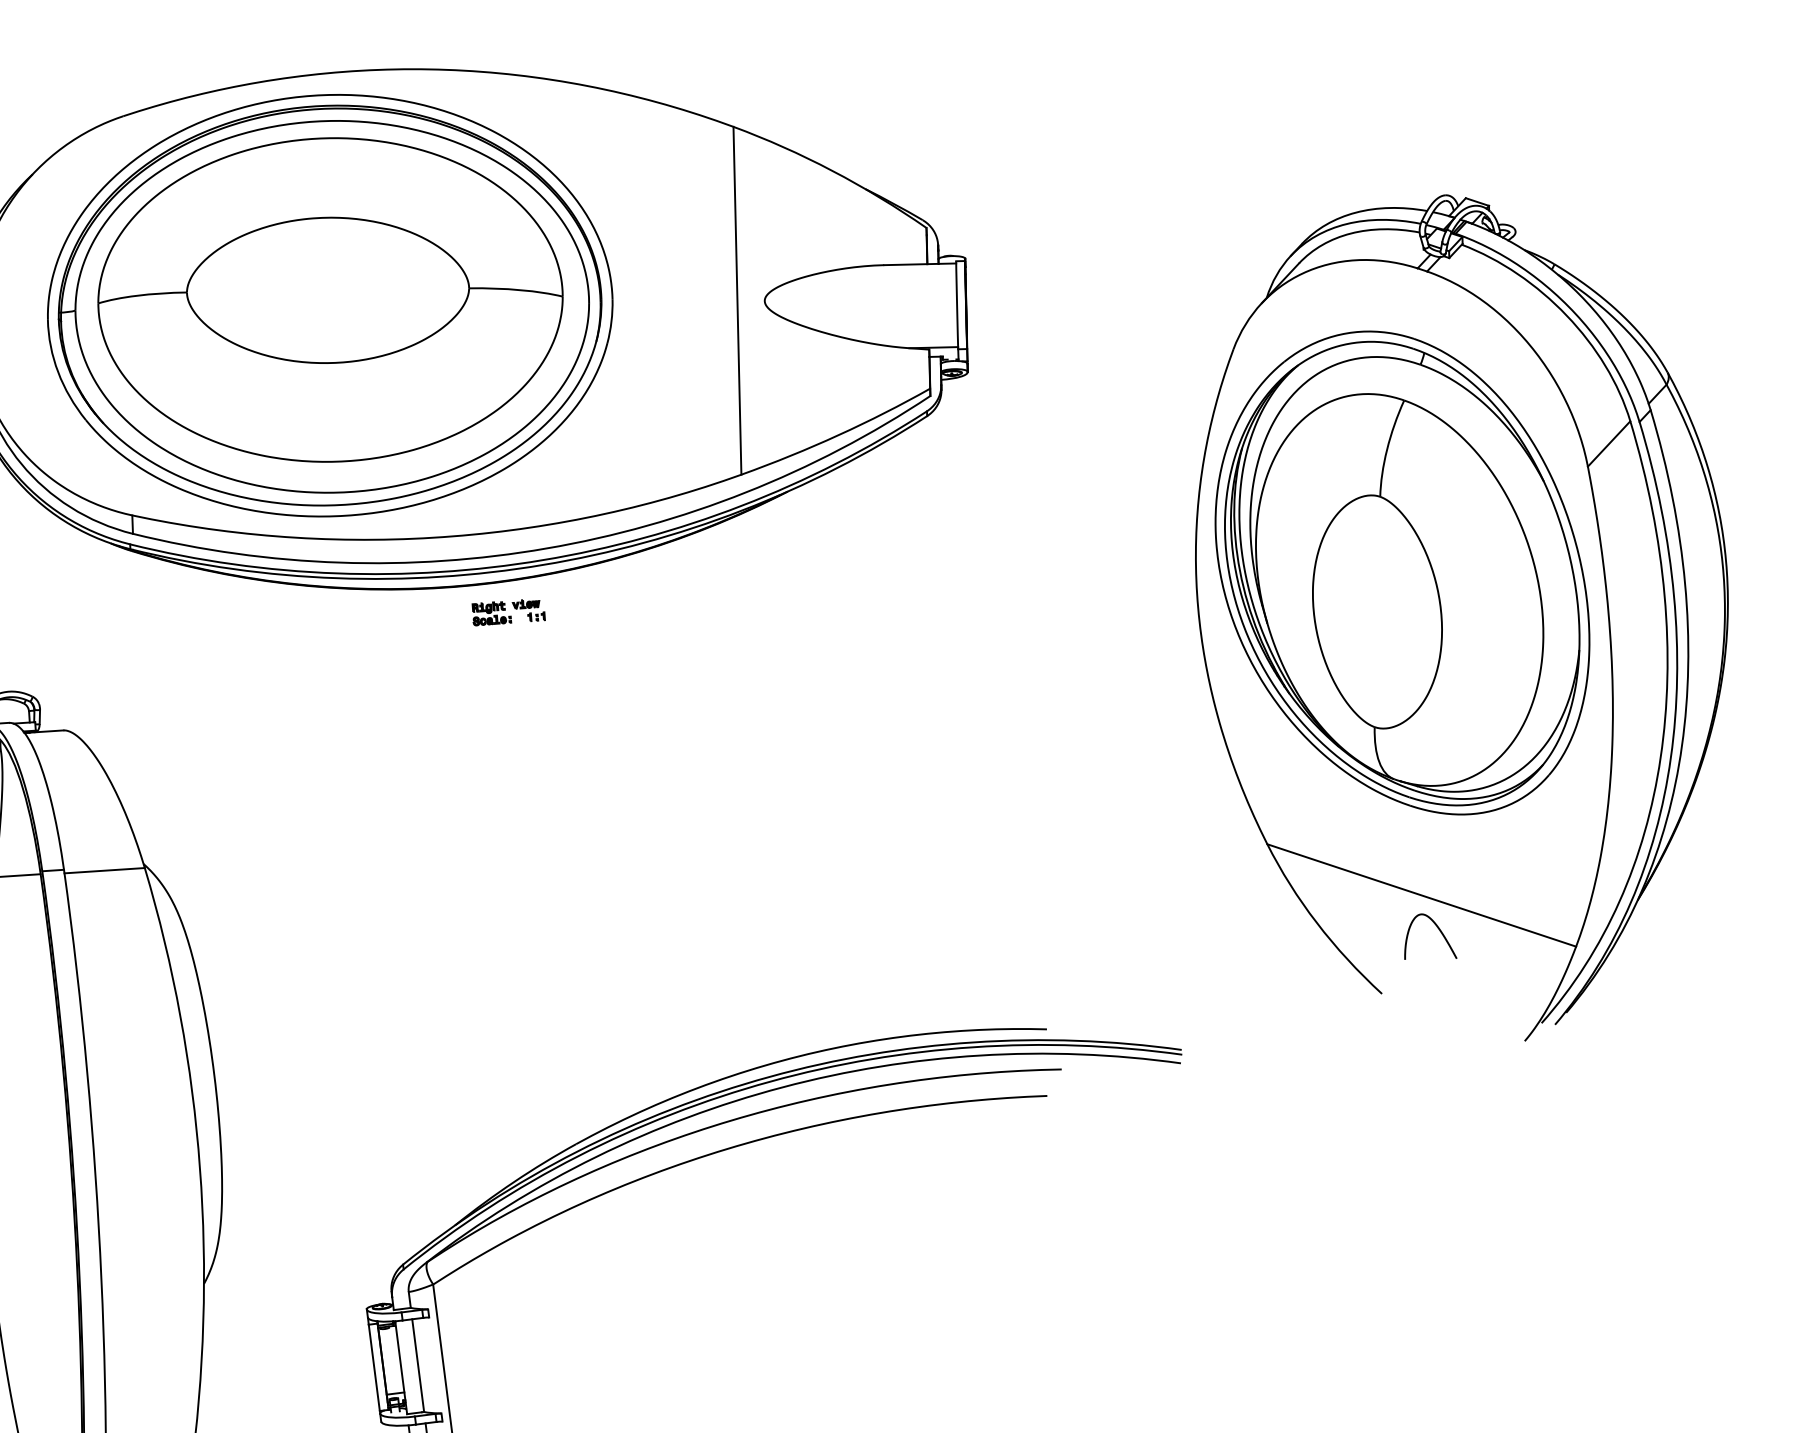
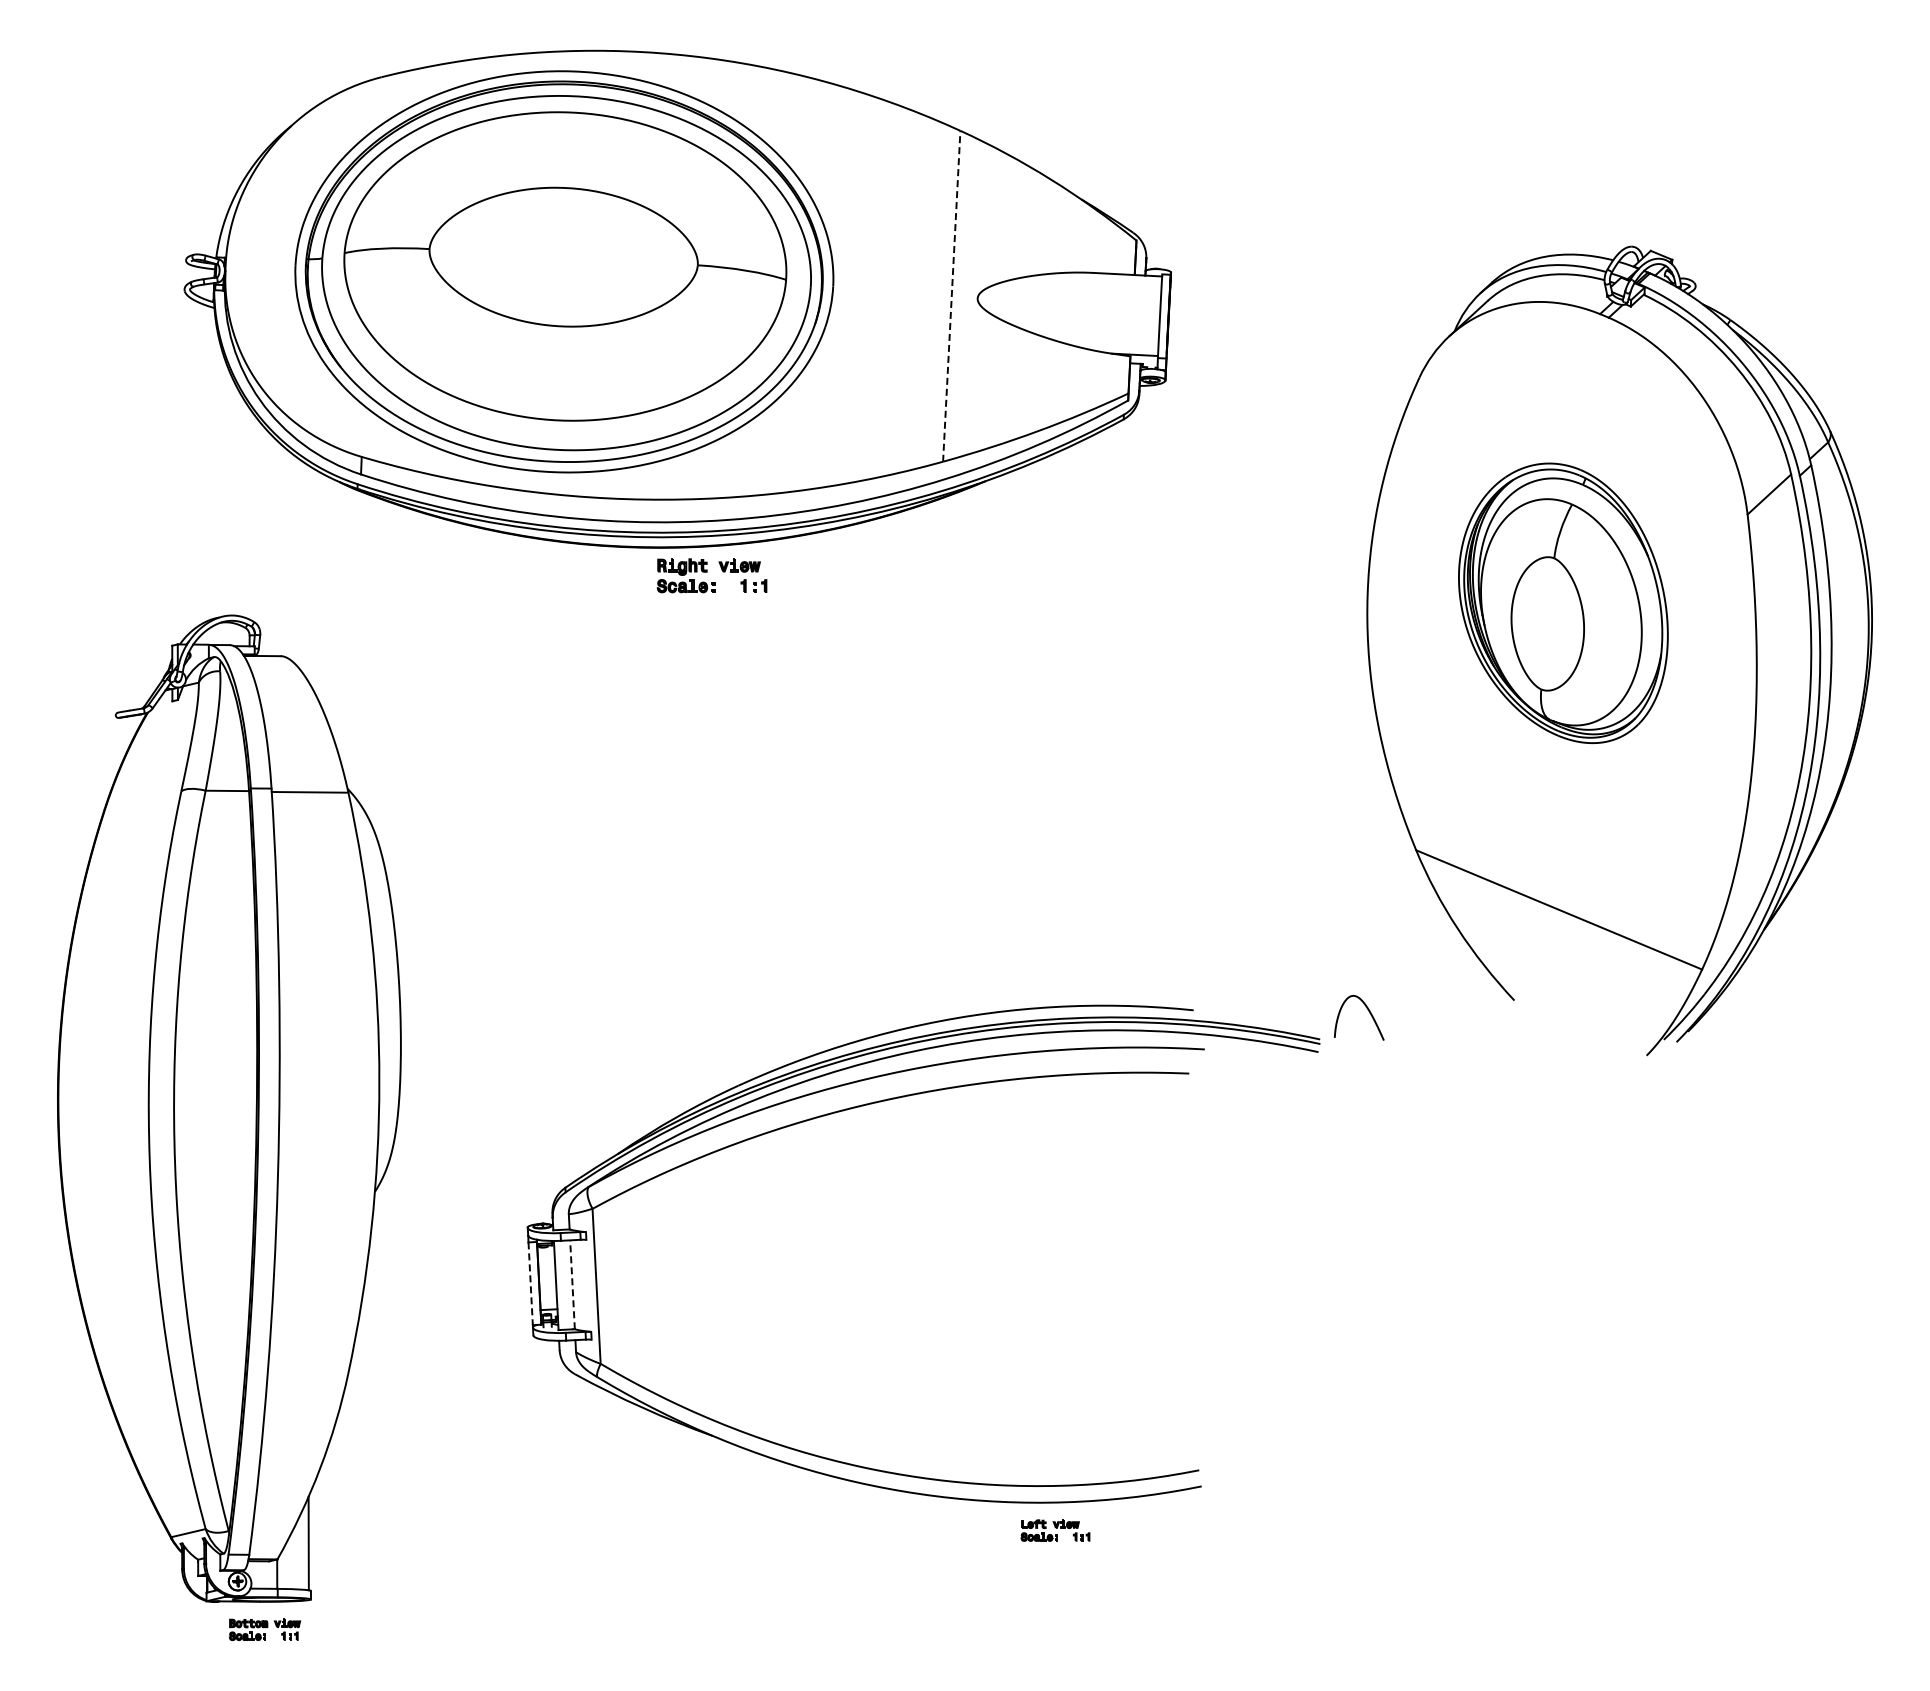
line: (737, 301) -> (951, 296), solid -> dashed
part: (1402, 574) -> (1563, 603), size x0.6
part: (508, 611) -> (712, 575), size x1.6
curve: (1439, 931) -> (1369, 1013), moved
line: (418, 1365) -> (572, 1284), solid -> dashed
line: (374, 1368) -> (530, 1284), solid -> dashed

